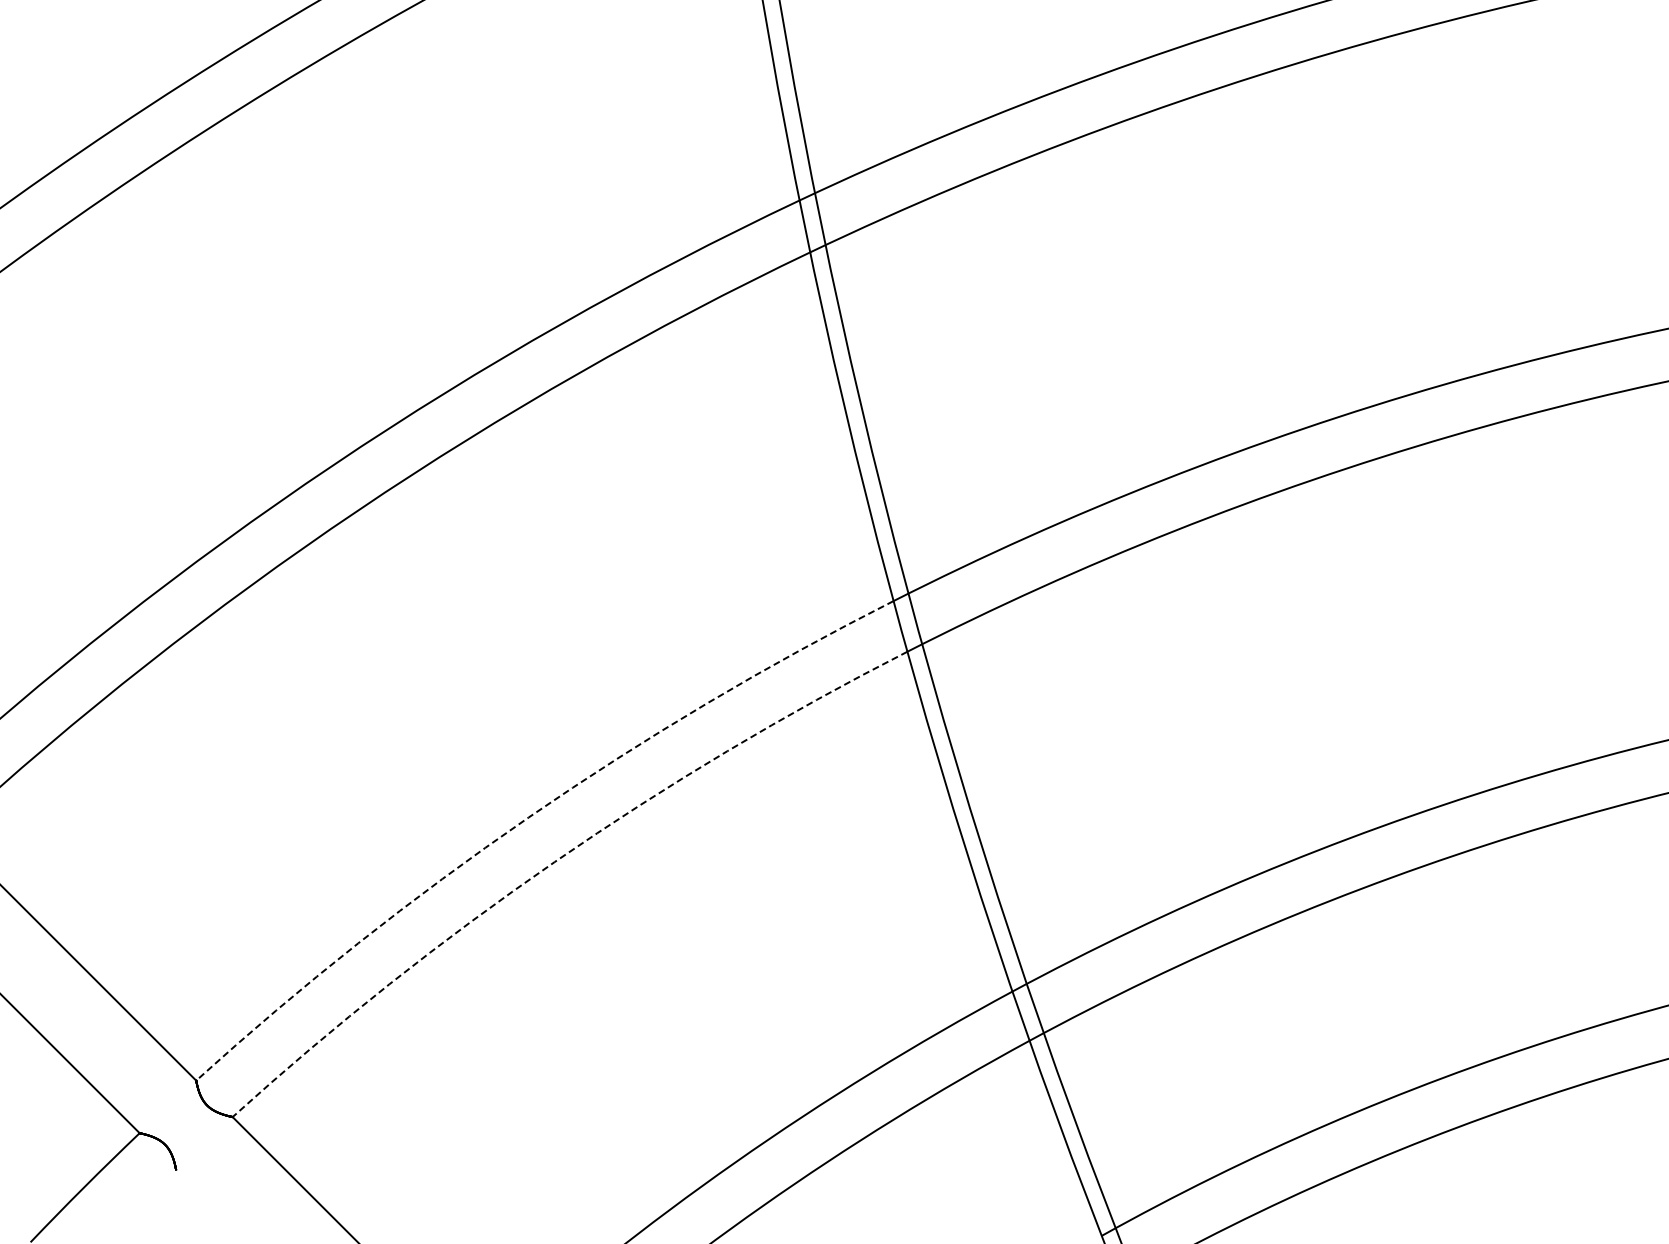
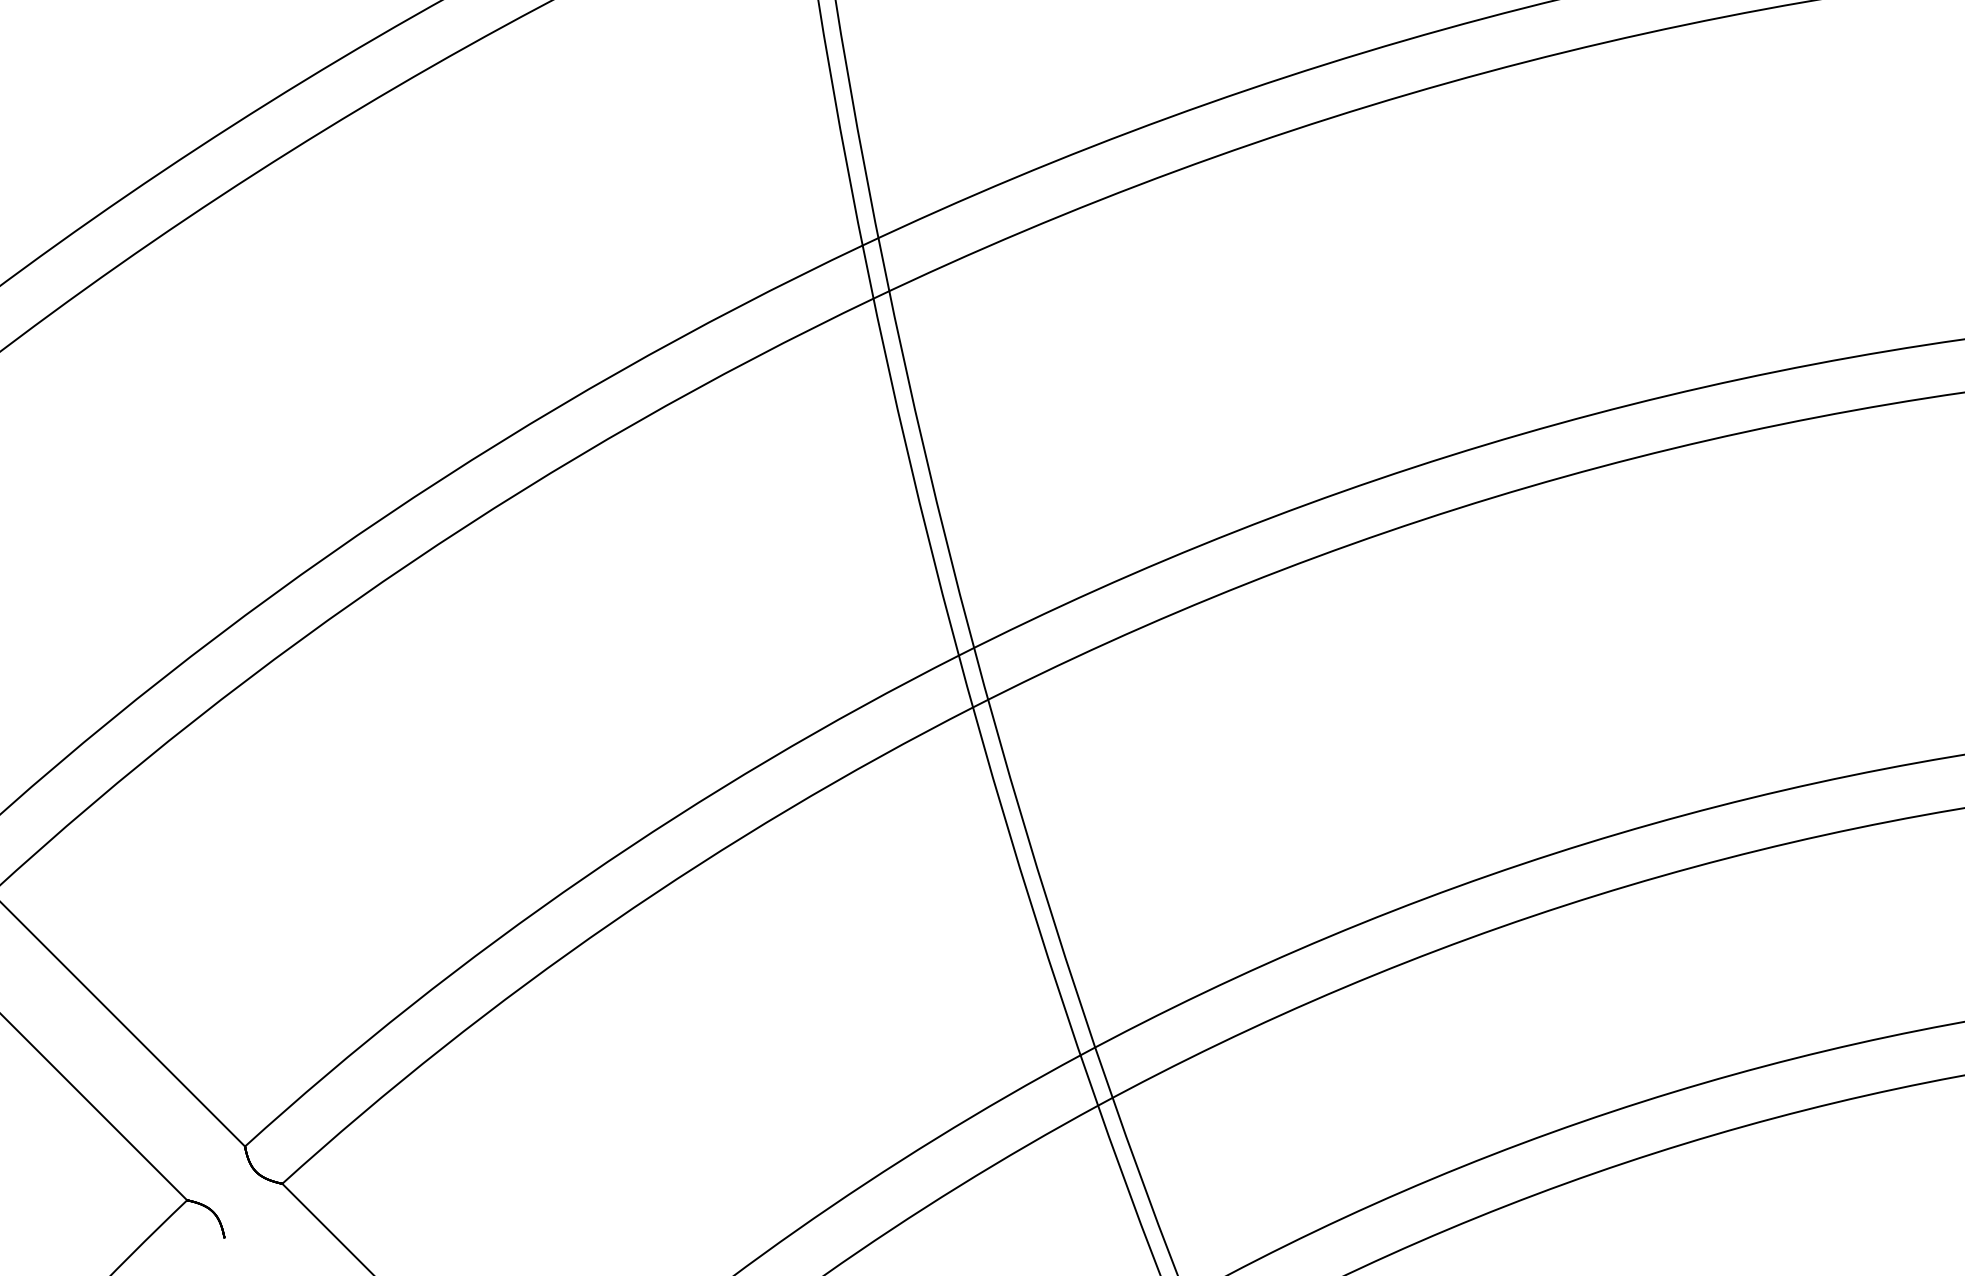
arc: (528, 817) -> (585, 877), dashed -> solid
arc: (554, 861) -> (611, 922), dashed -> solid

